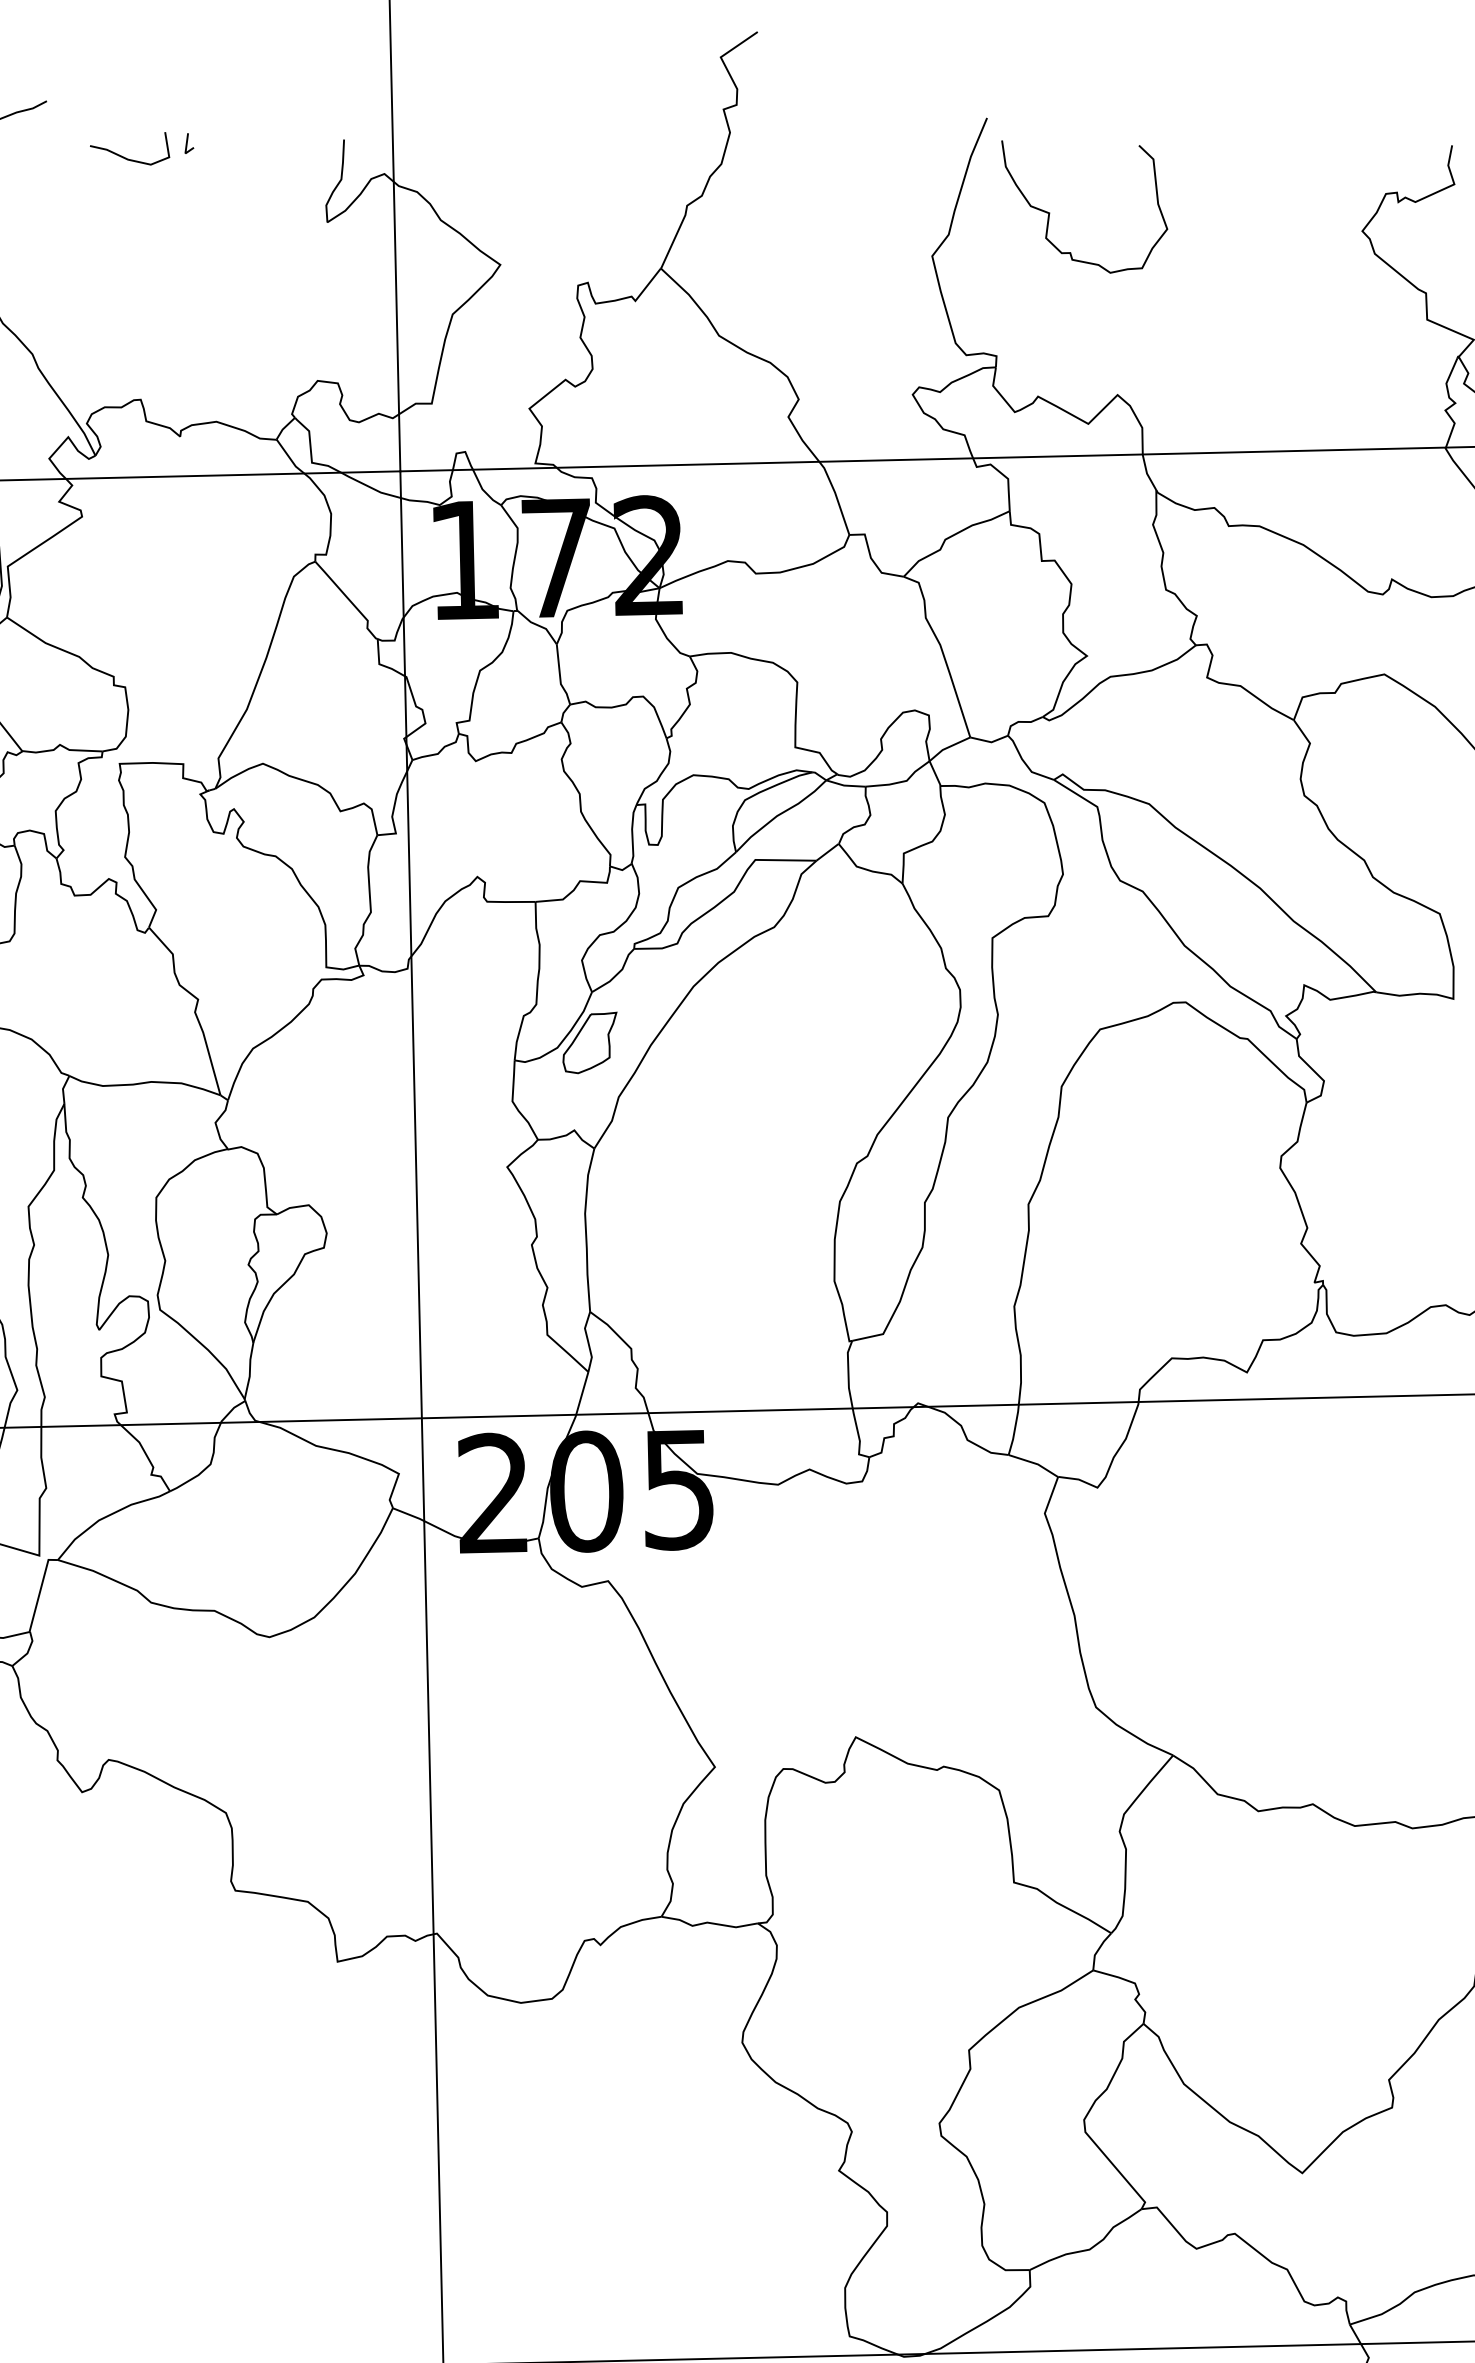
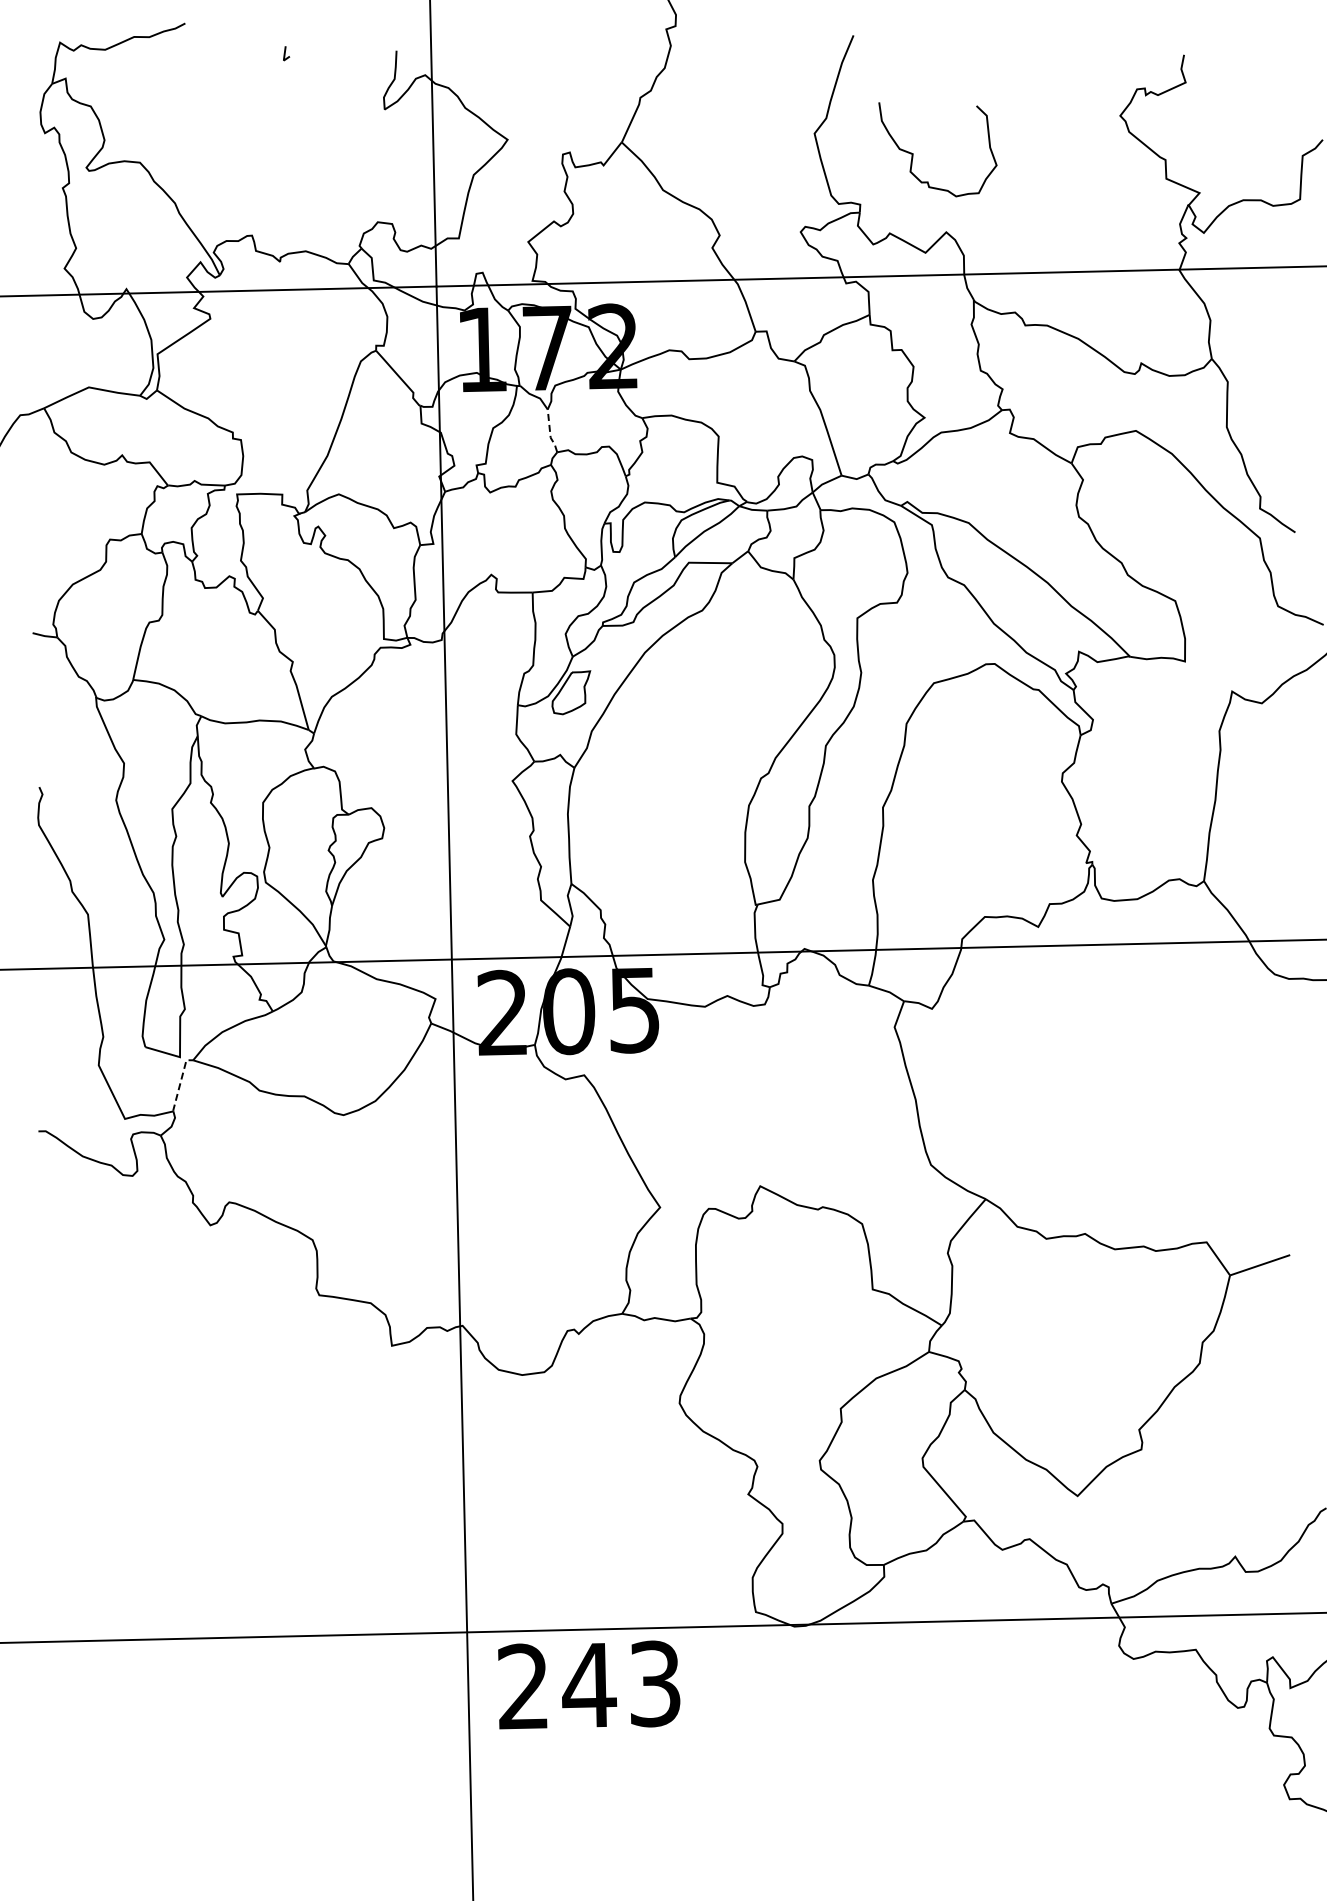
curve: (127, 157) -> (242, 63), removed
curve: (1050, 212) -> (913, 153), moved
line: (560, 676) -> (550, 432), solid -> dashed
line: (40, 1591) -> (180, 1082), solid -> dashed

